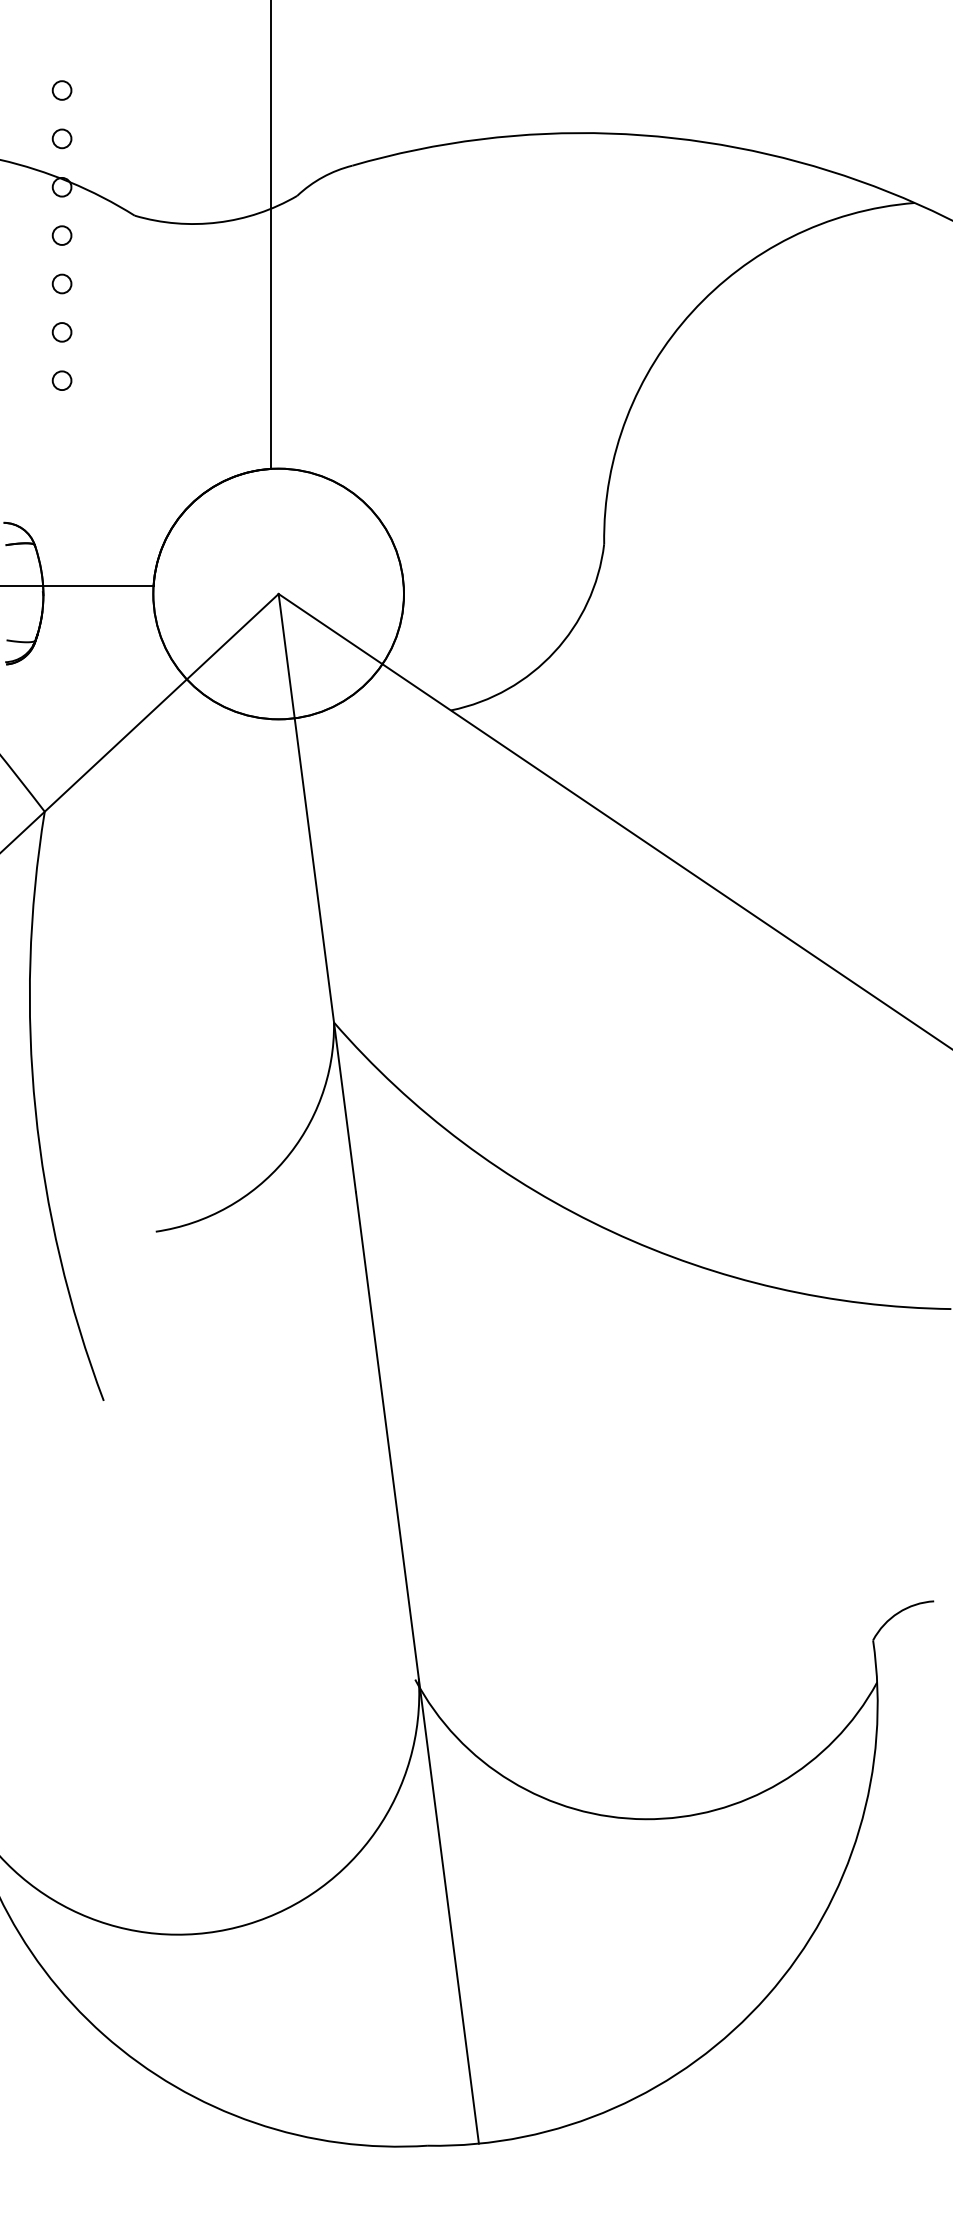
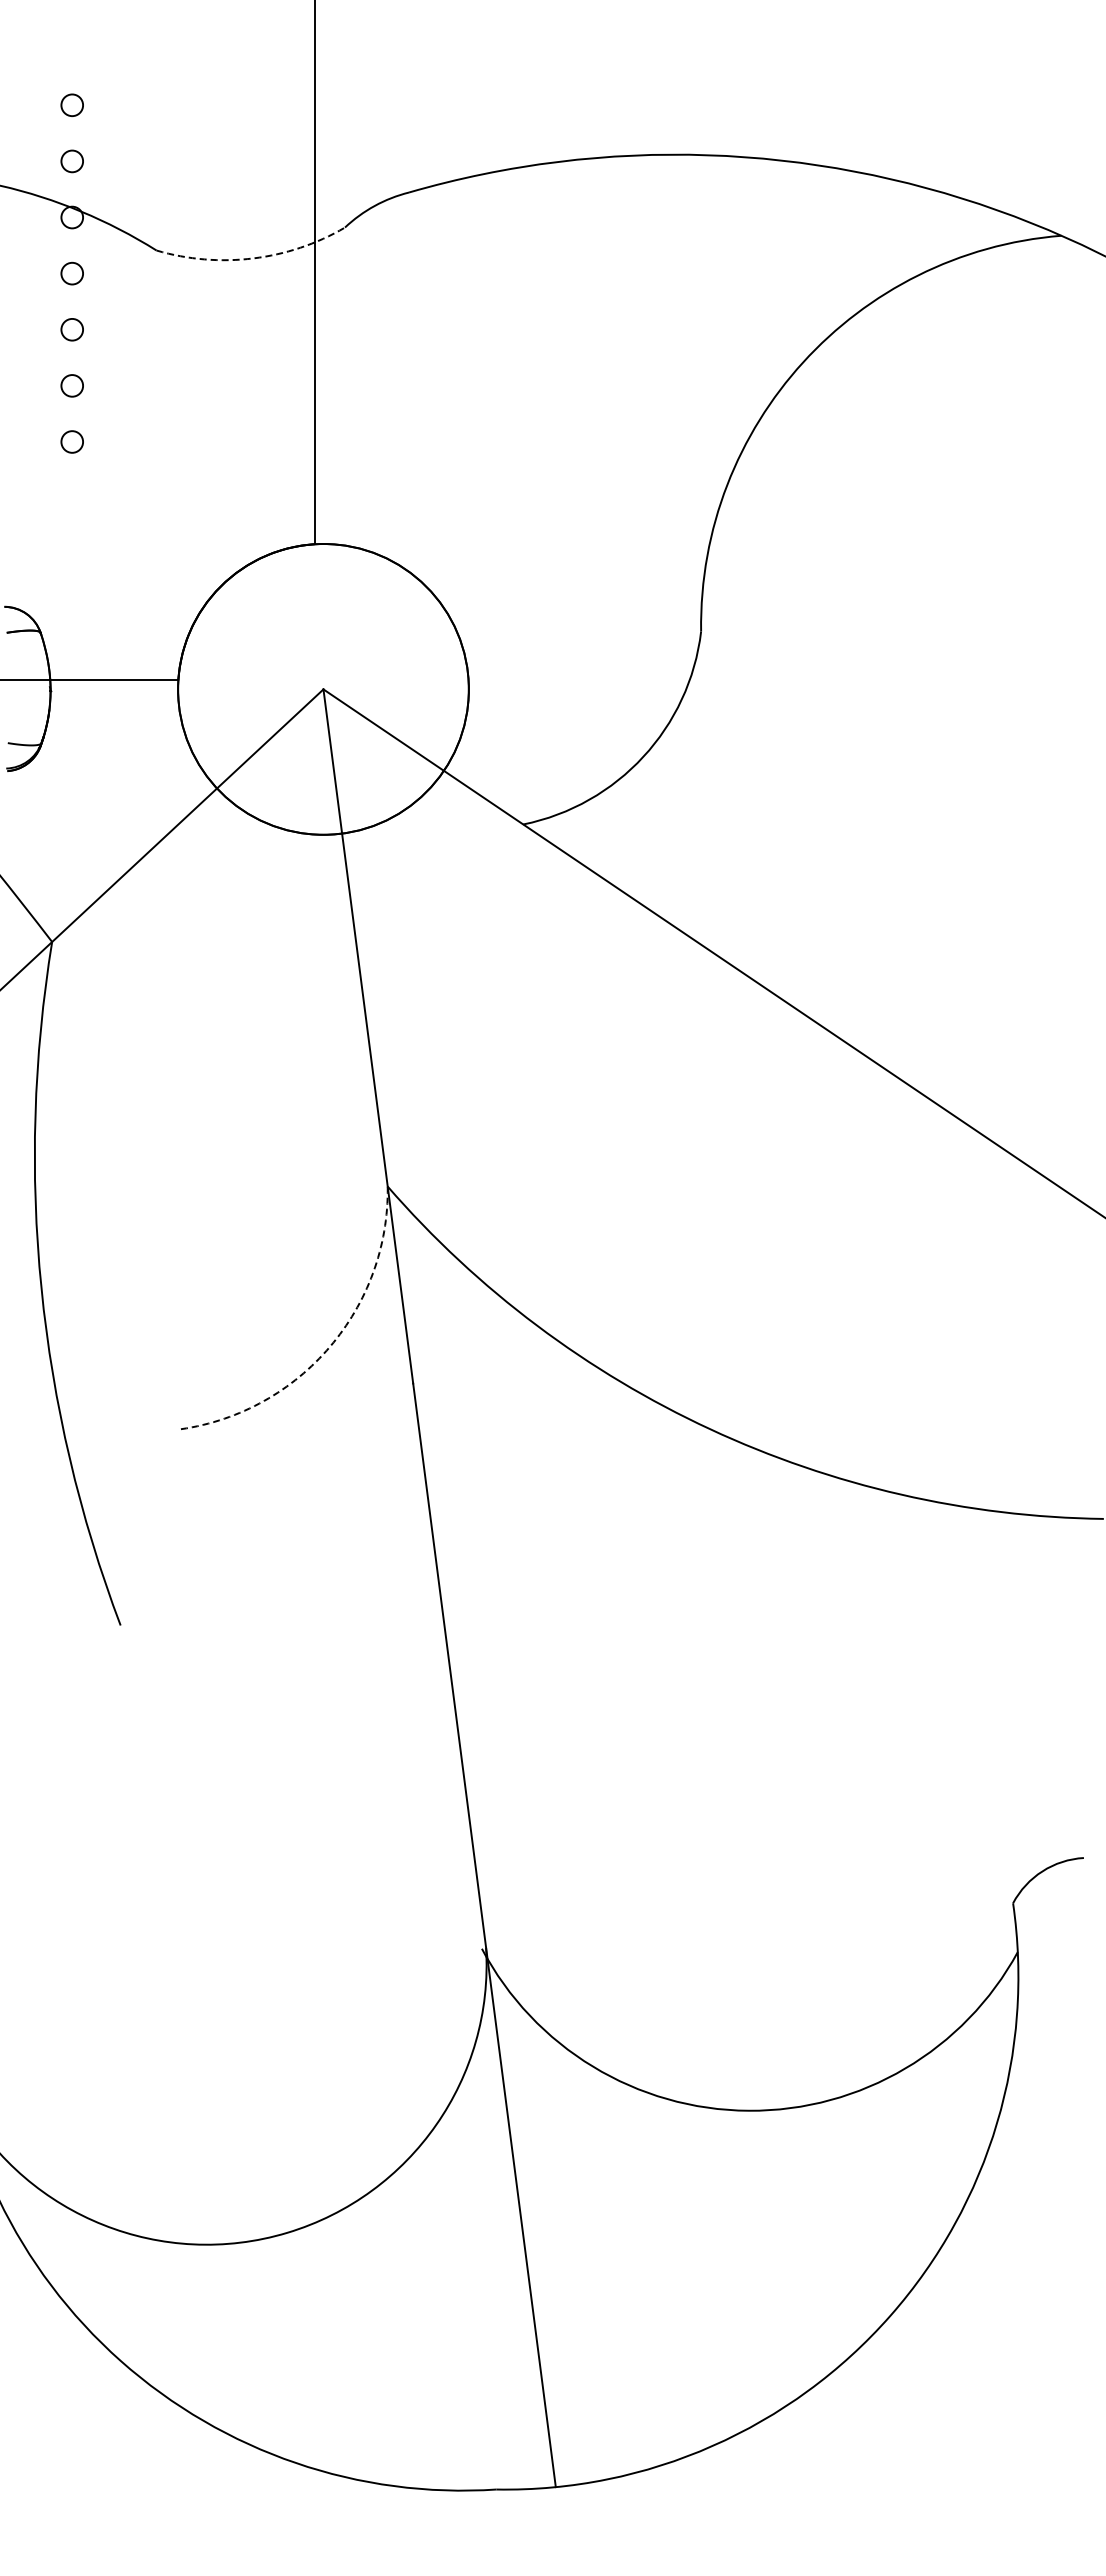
arc: (218, 222) -> (253, 258), solid -> dashed
arc: (284, 1160) -> (330, 1346), solid -> dashed

